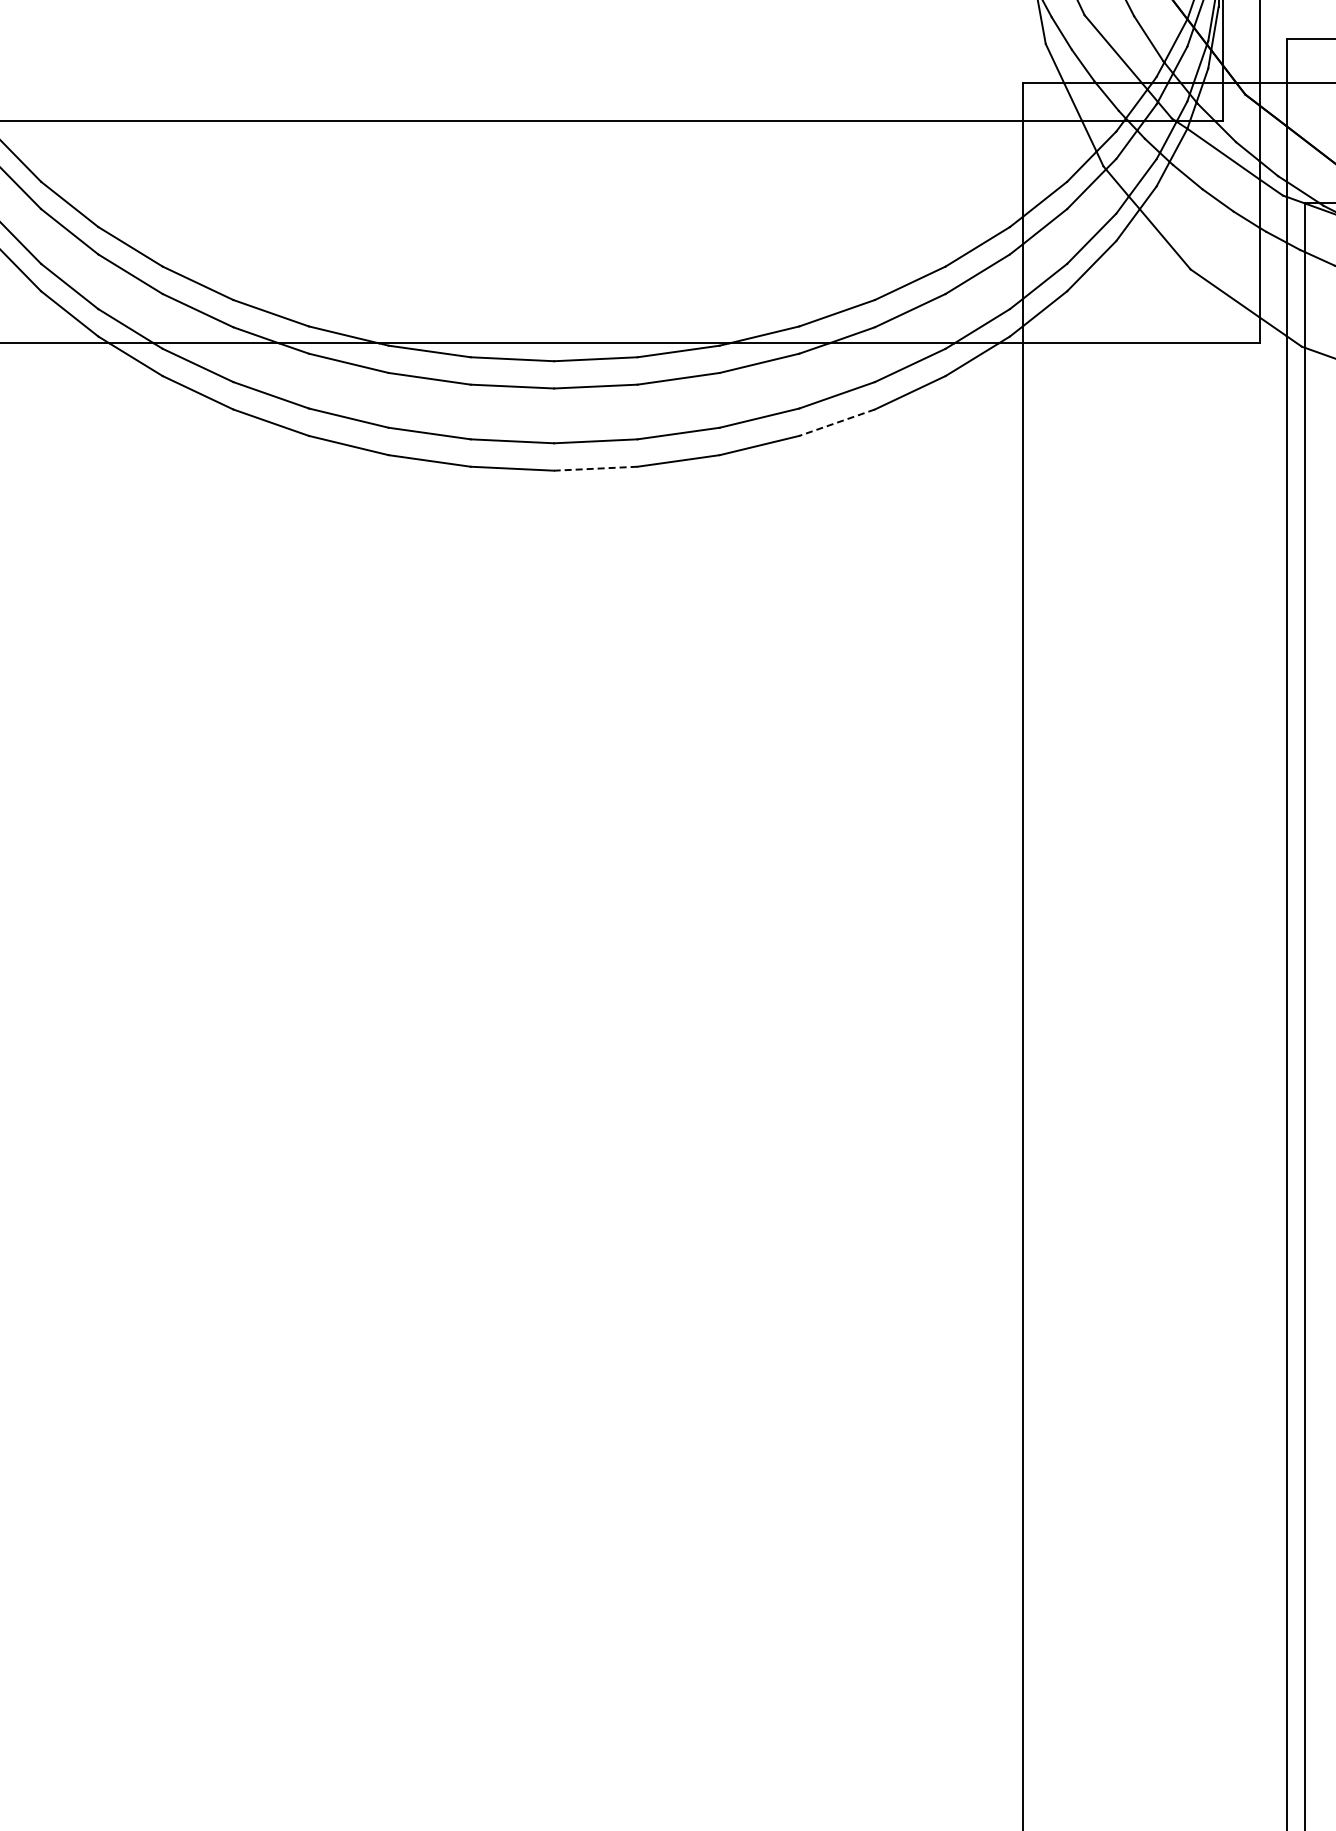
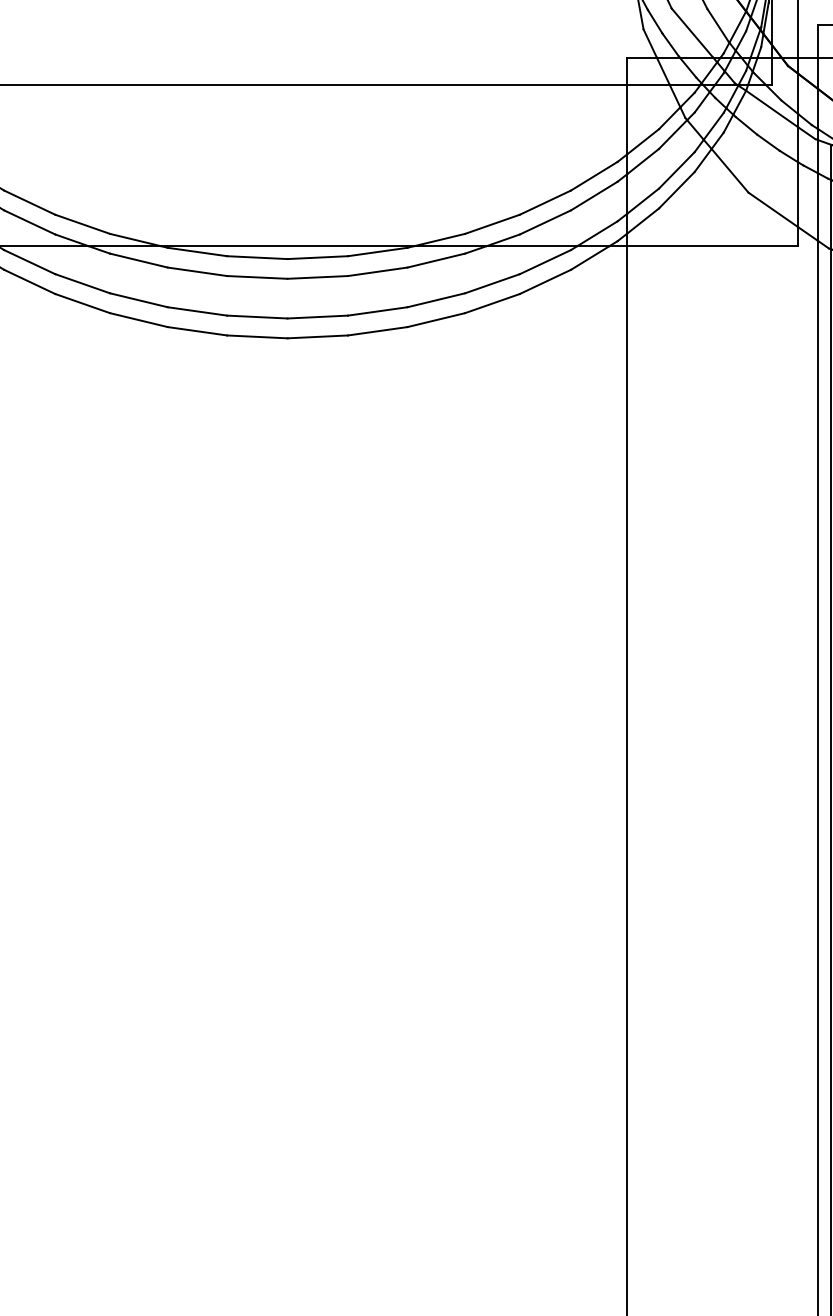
line: (836, 422) -> (492, 303), dashed -> solid
line: (595, 468) -> (317, 336), dashed -> solid

